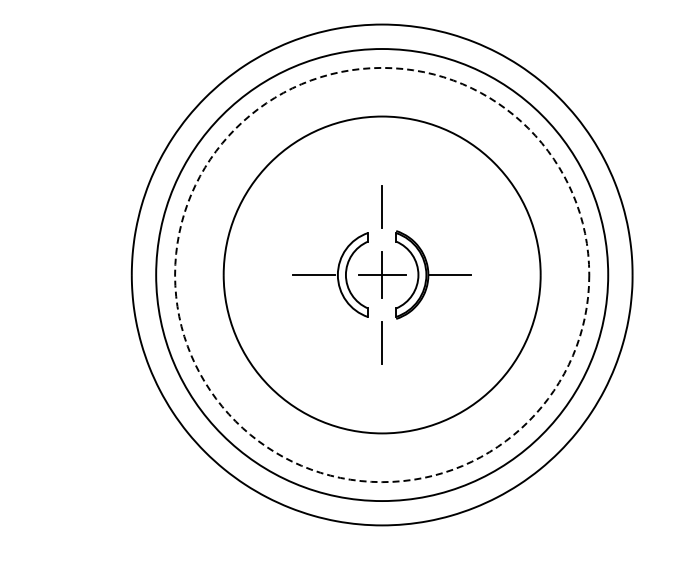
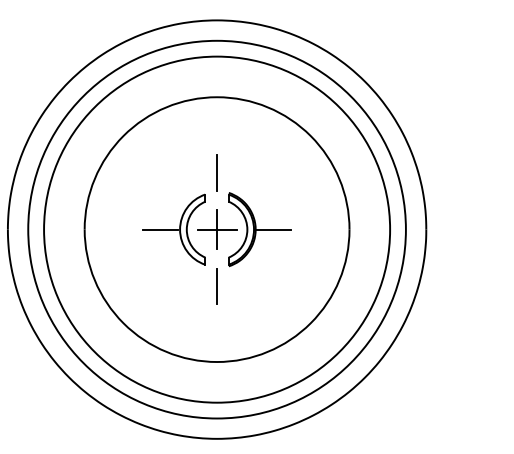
circle: (382, 274) -> (217, 229), dashed -> solid

